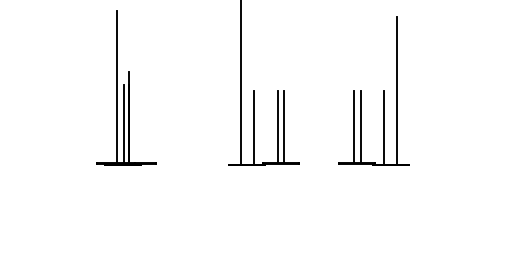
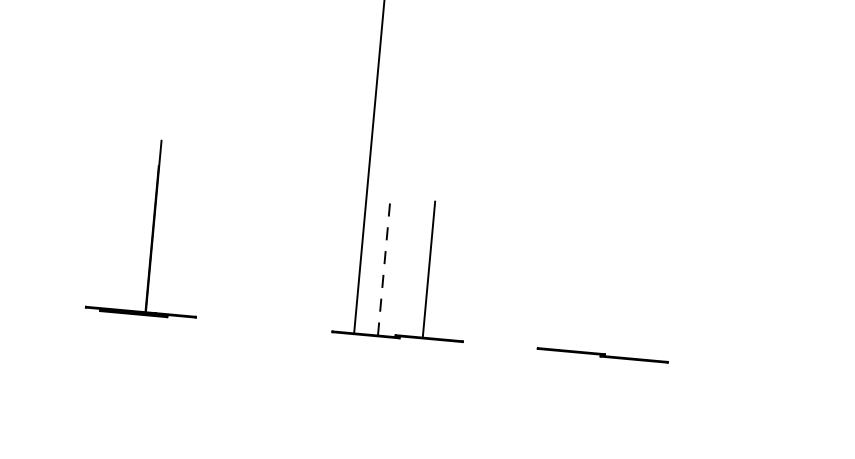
line: (116, 87) -> (134, 168), removed
line: (397, 90) -> (659, 221), removed
line: (124, 124) -> (143, 238), removed
line: (284, 126) -> (442, 269), removed
line: (353, 126) -> (570, 281), removed
line: (360, 126) -> (584, 282), removed
line: (253, 127) -> (384, 266), solid -> dashed
line: (384, 127) -> (628, 288), removed

